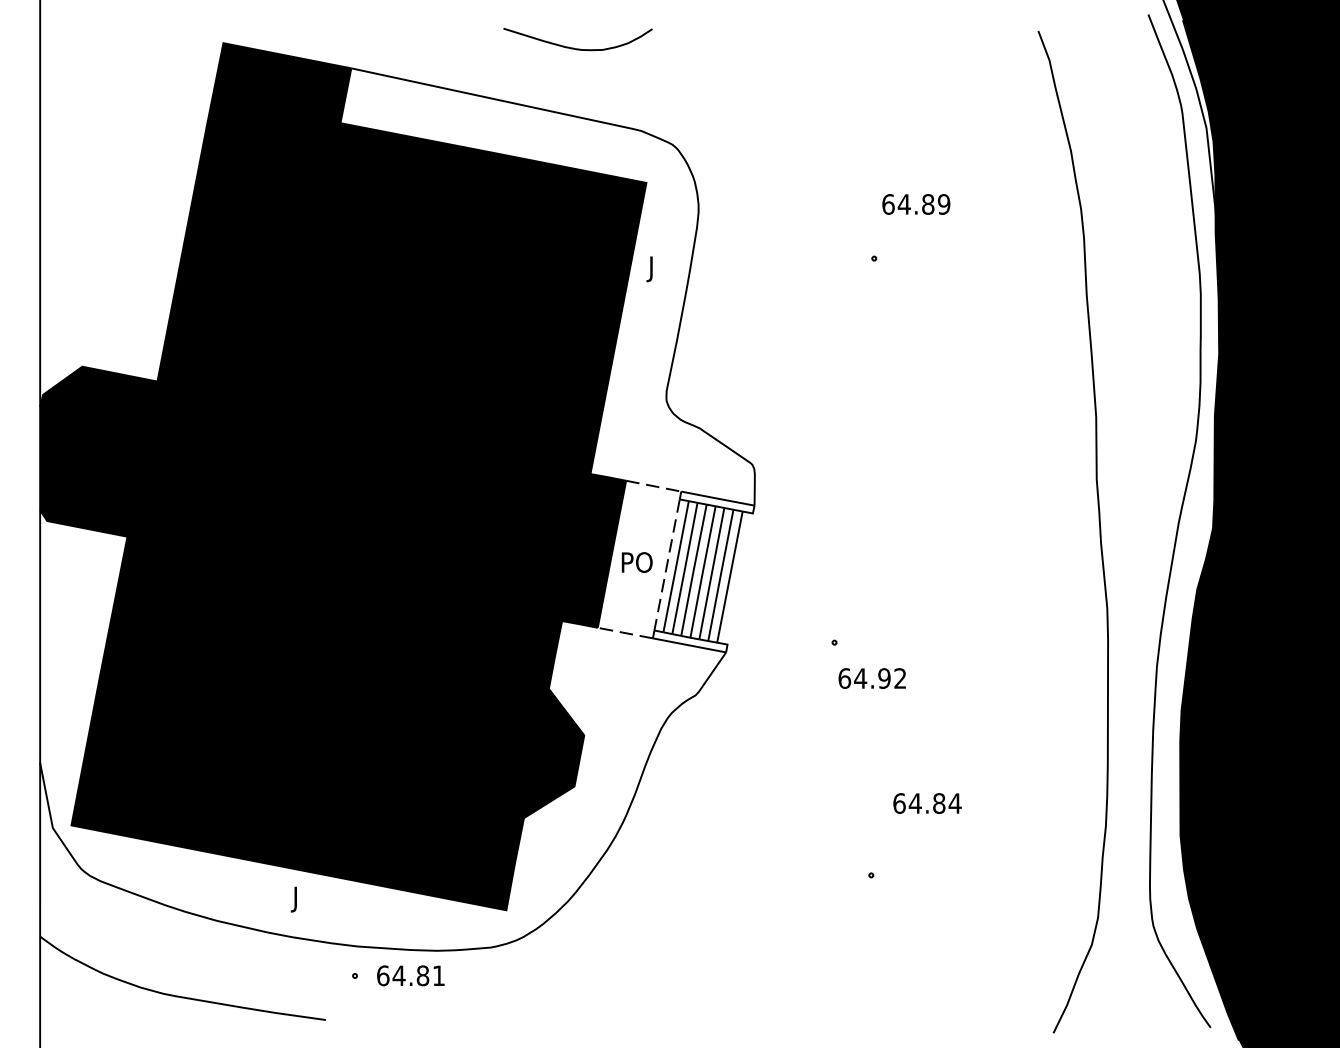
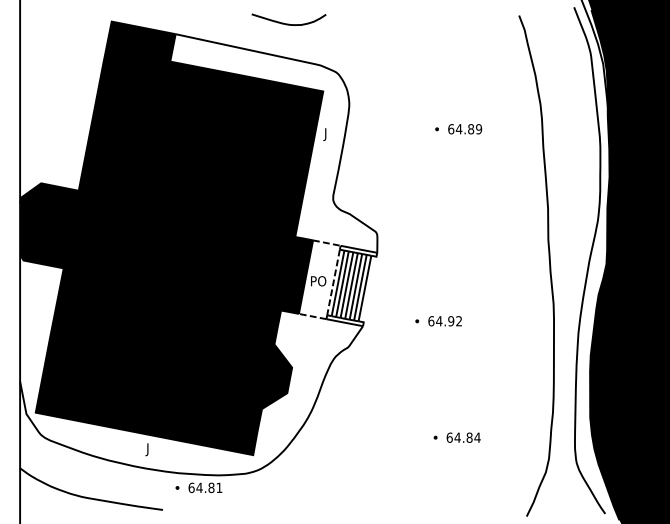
text: (917, 204) -> (465, 129), moved
text: (871, 679) -> (444, 321), moved
text: (927, 803) -> (463, 437), moved

